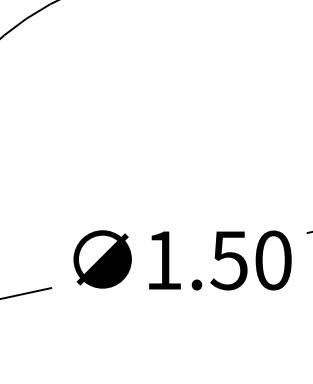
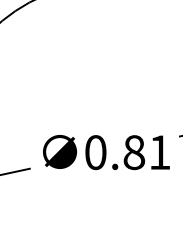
text: (218, 260) -> (127, 152), 1.50 -> 0.81

